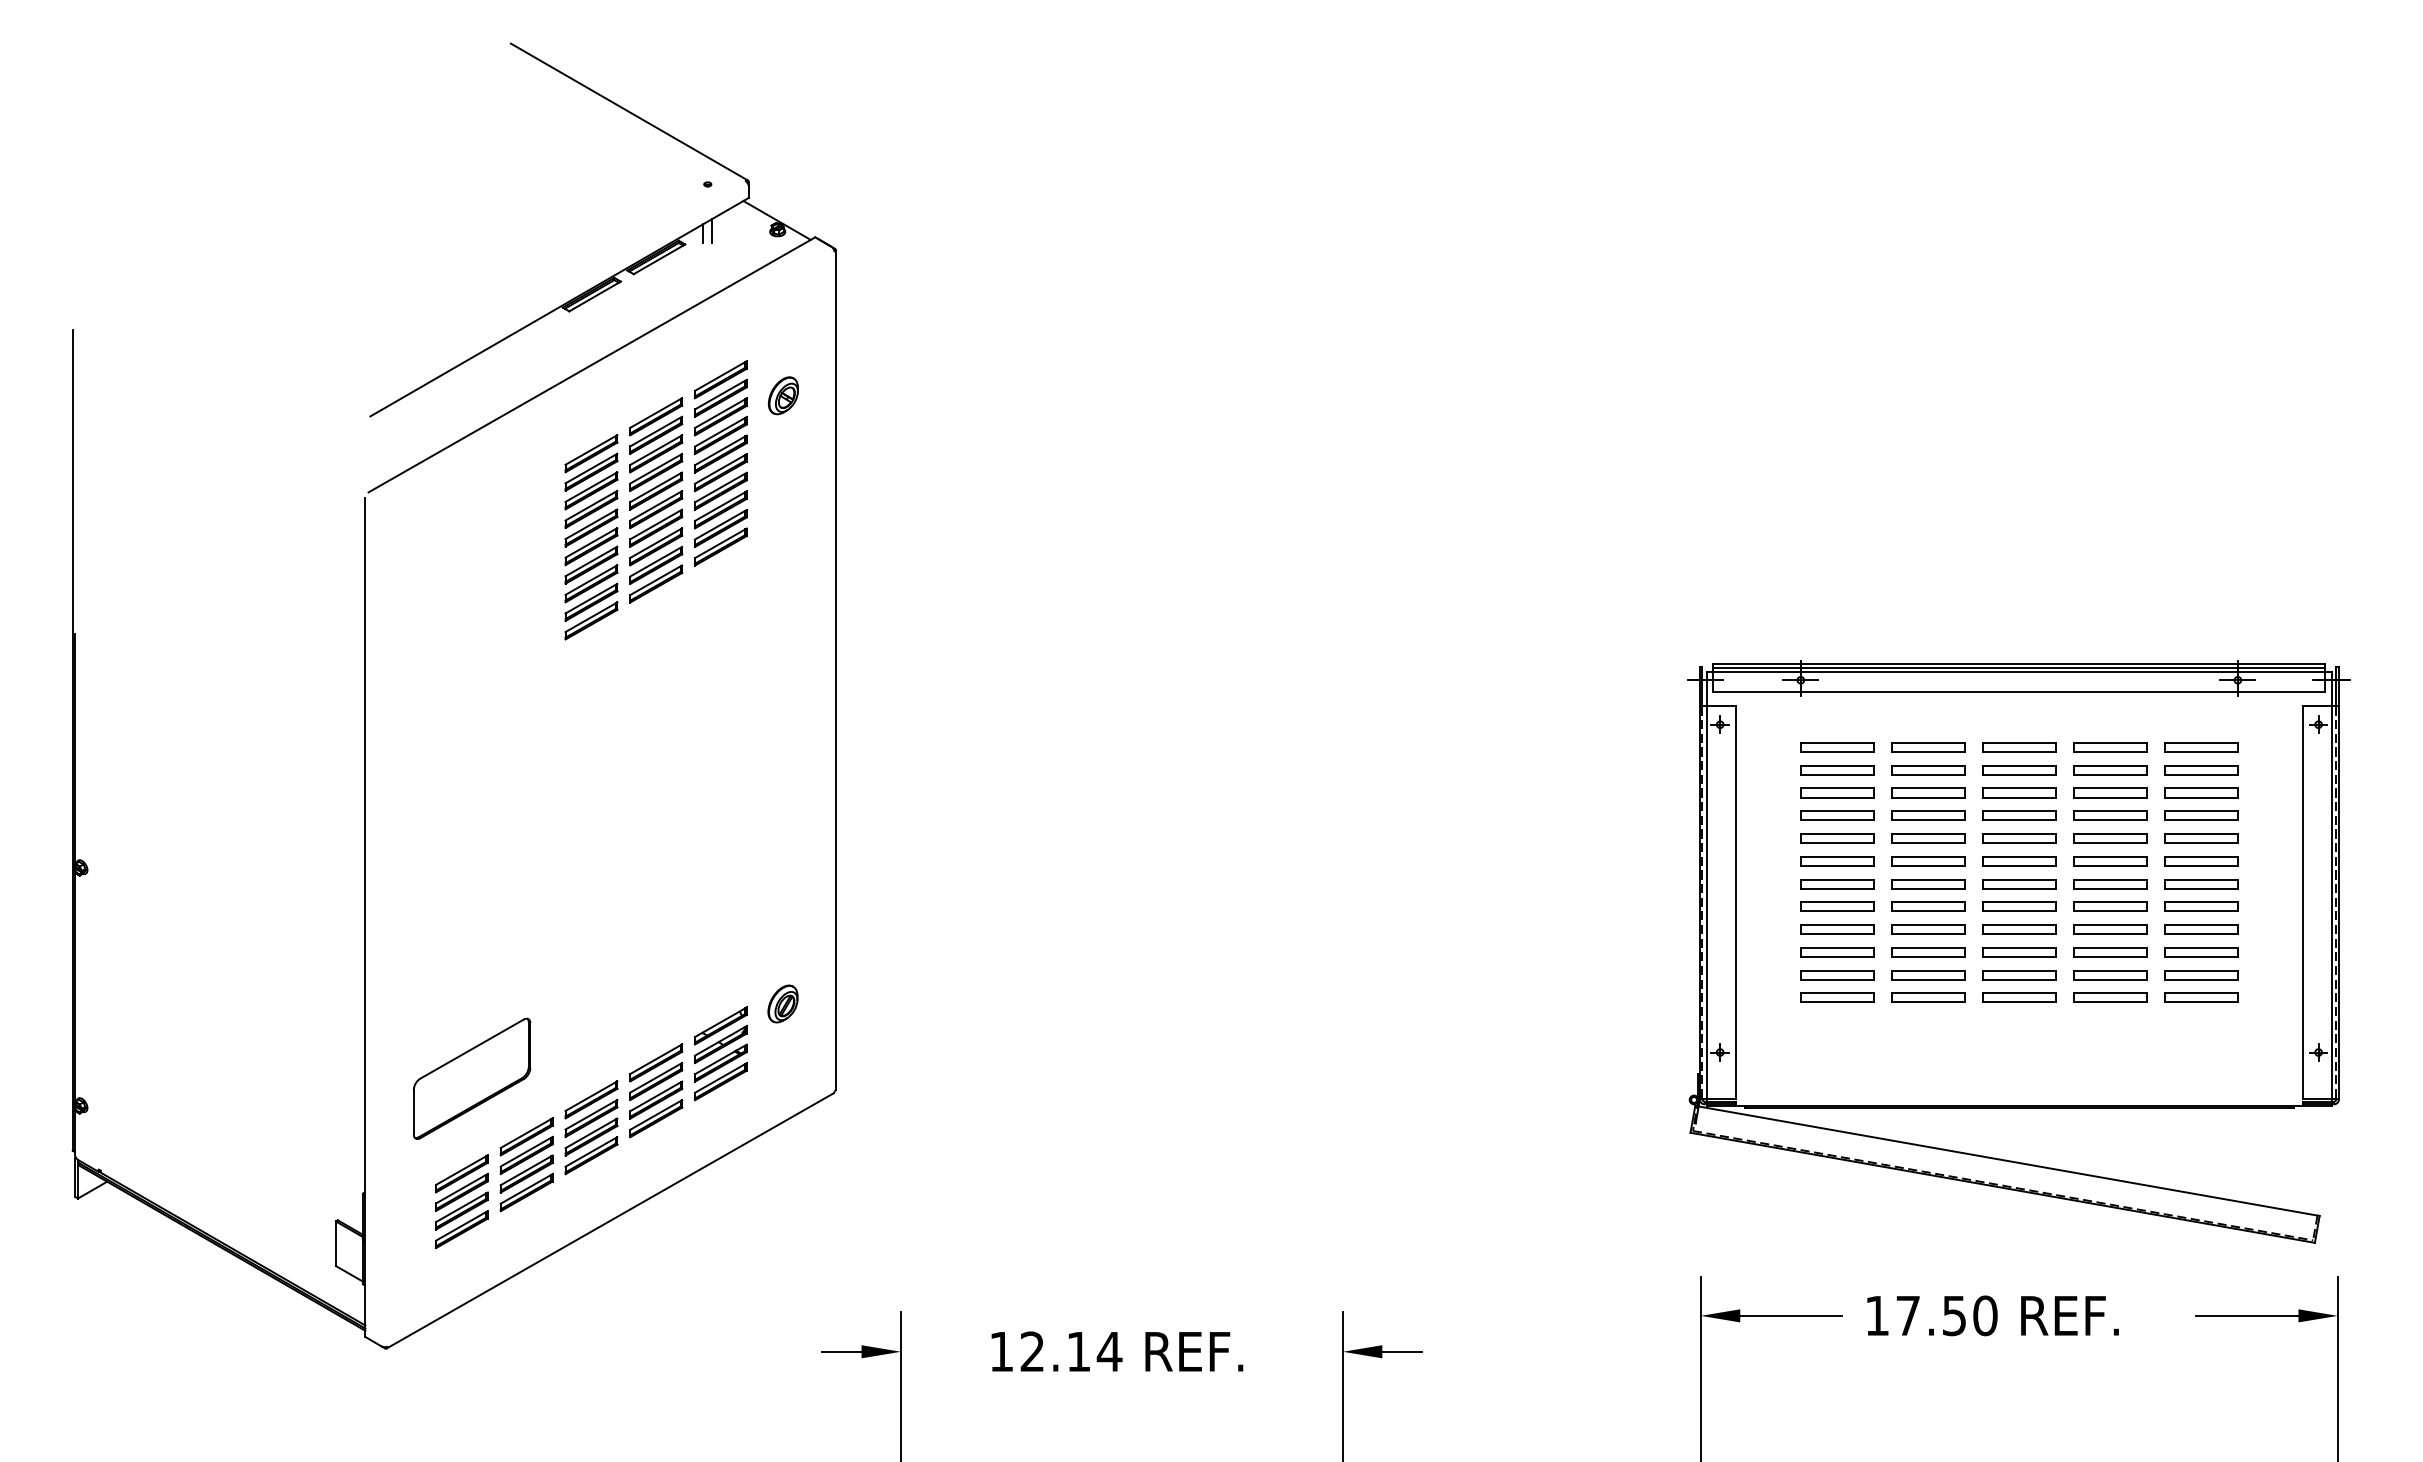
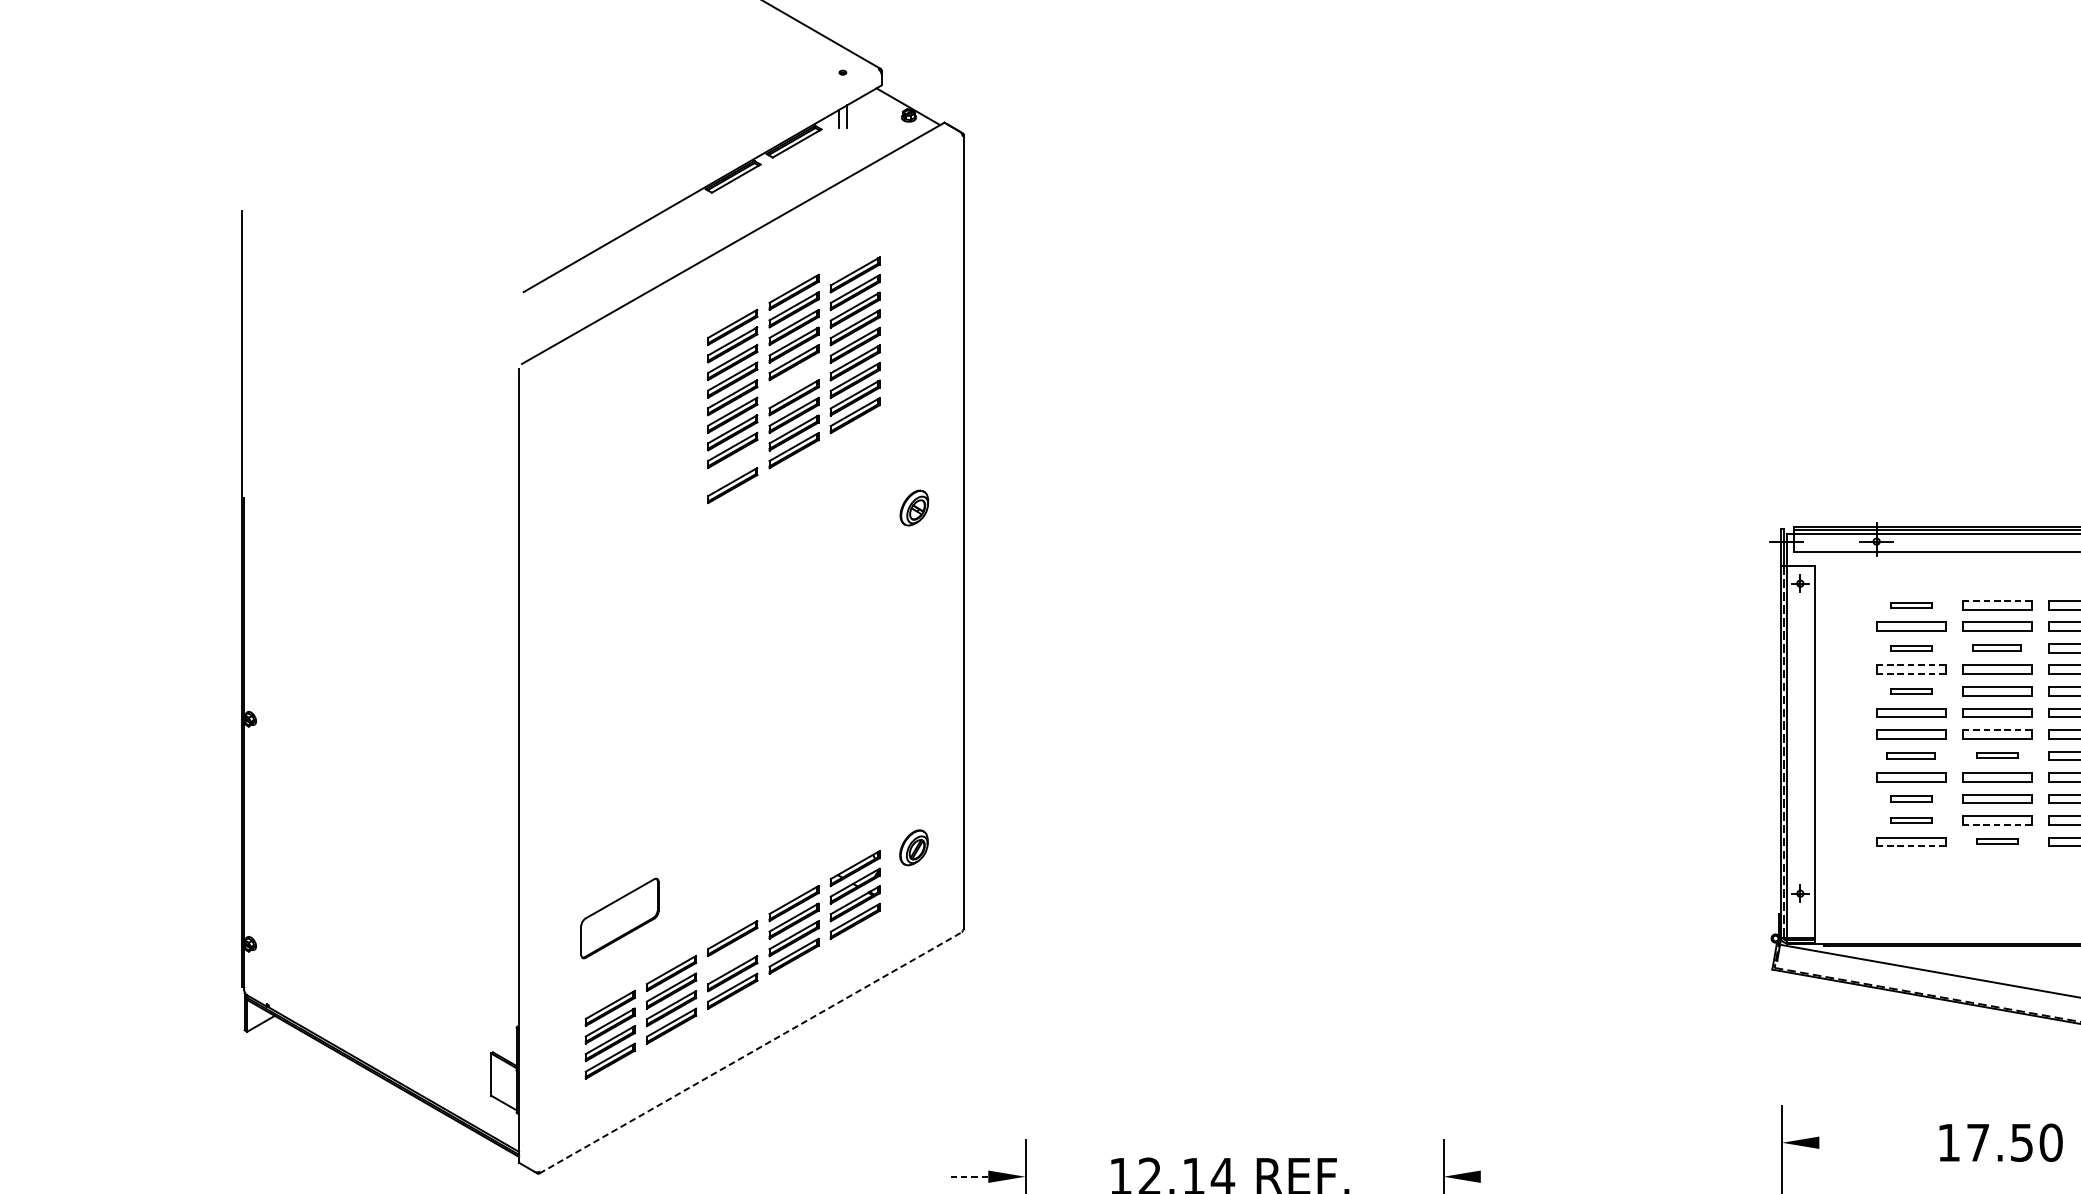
part: (720, 379) -> (854, 257), removed
part: (783, 395) -> (914, 507), moved
part: (656, 509) -> (794, 380), removed
part: (591, 601) -> (732, 467), removed
line: (1928, 742) -> (1997, 600), solid -> dashed
part: (1837, 747) -> (1911, 605), size x0.6
part: (1837, 792) -> (1911, 647), size x0.6
part: (1928, 792) -> (1997, 647), size x0.7
line: (1837, 811) -> (1911, 665), solid -> dashed
line: (1836, 820) -> (1910, 674), solid -> dashed
part: (1837, 838) -> (1911, 691), size x0.6
line: (1928, 879) -> (1997, 730), solid -> dashed
part: (1837, 906) -> (1911, 755), size x0.7
part: (1928, 906) -> (1997, 755), size x0.6
part: (1837, 952) -> (1911, 799), size x0.6
part: (1837, 975) -> (1911, 820), size x0.6
line: (1927, 979) -> (1996, 824), solid -> dashed
part: (1928, 997) -> (1997, 841), size x0.6
line: (1836, 1002) -> (1910, 846), solid -> dashed
part: (472, 1078) -> (620, 918), size x0.7
part: (591, 1118) -> (732, 956), removed
line: (610, 1220) -> (750, 1052), solid -> dashed
line: (1791, 1315) -> (1867, 1142), removed
line: (841, 1351) -> (969, 1176), solid -> dashed
line: (1401, 1351) -> (1498, 1176), removed

